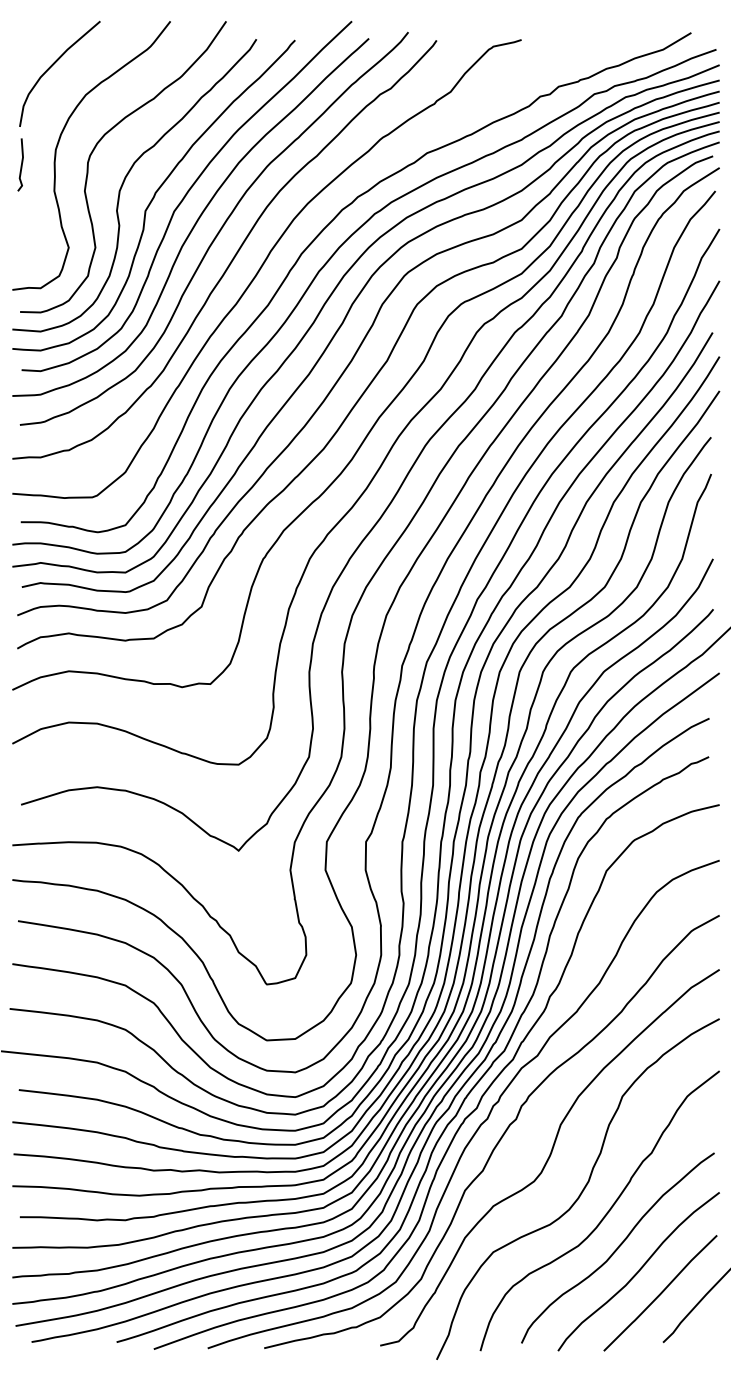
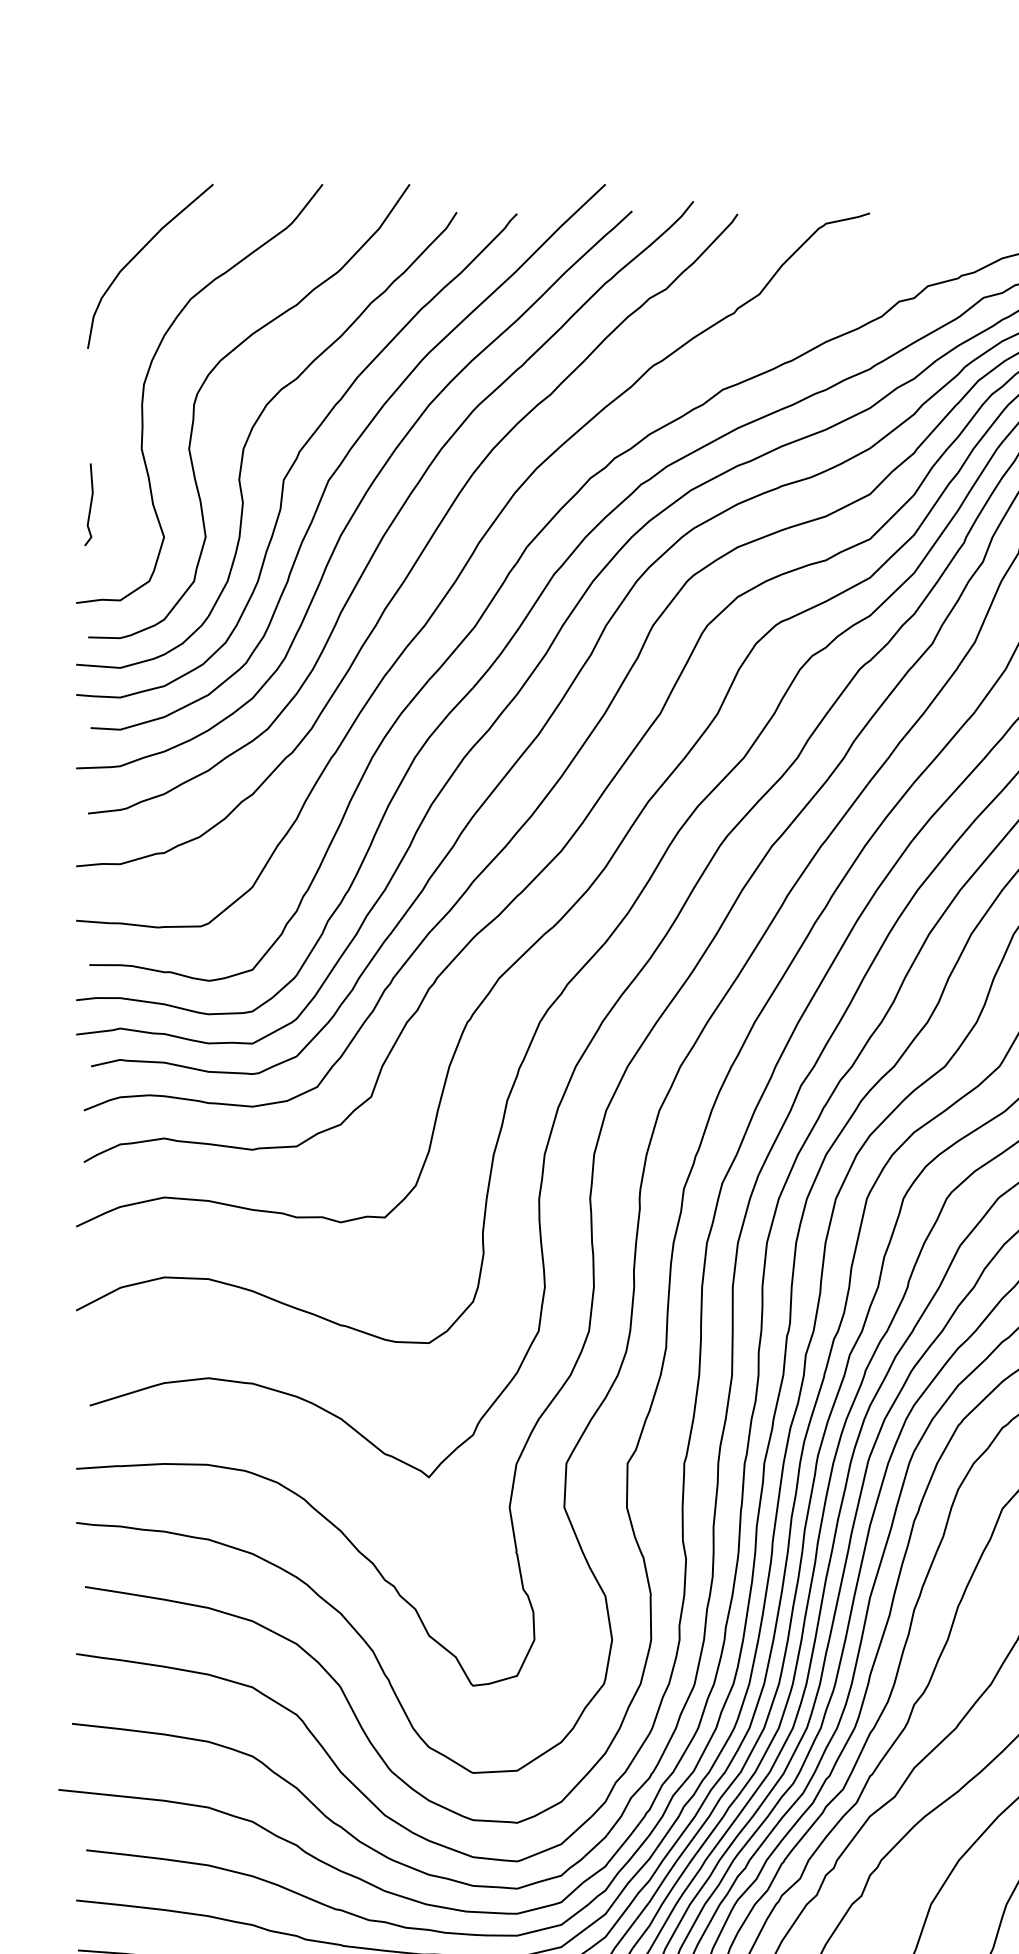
line: (21, 164) -> (90, 504), moved

